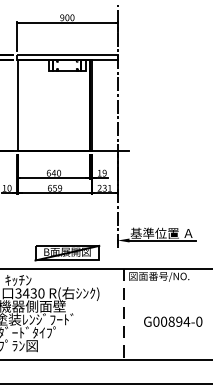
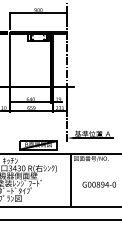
line: (123, 316) -> (70, 181), dashed -> solid

